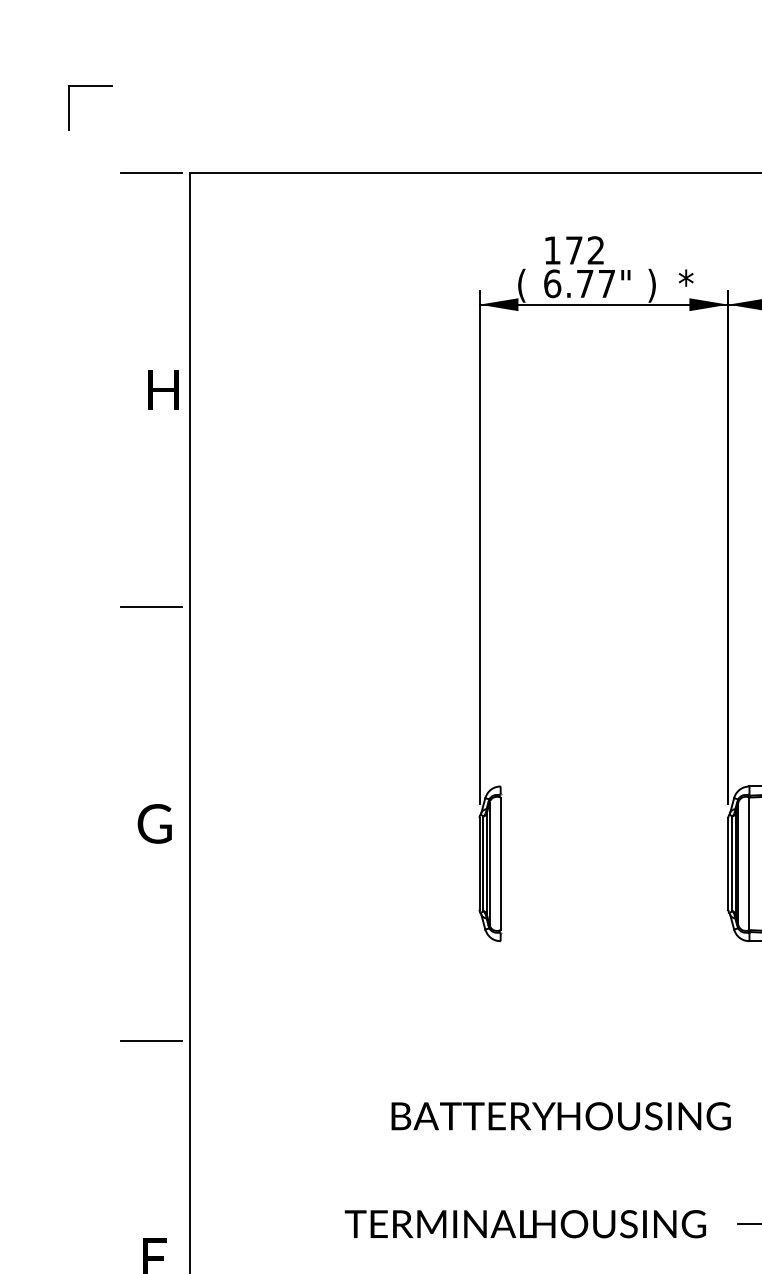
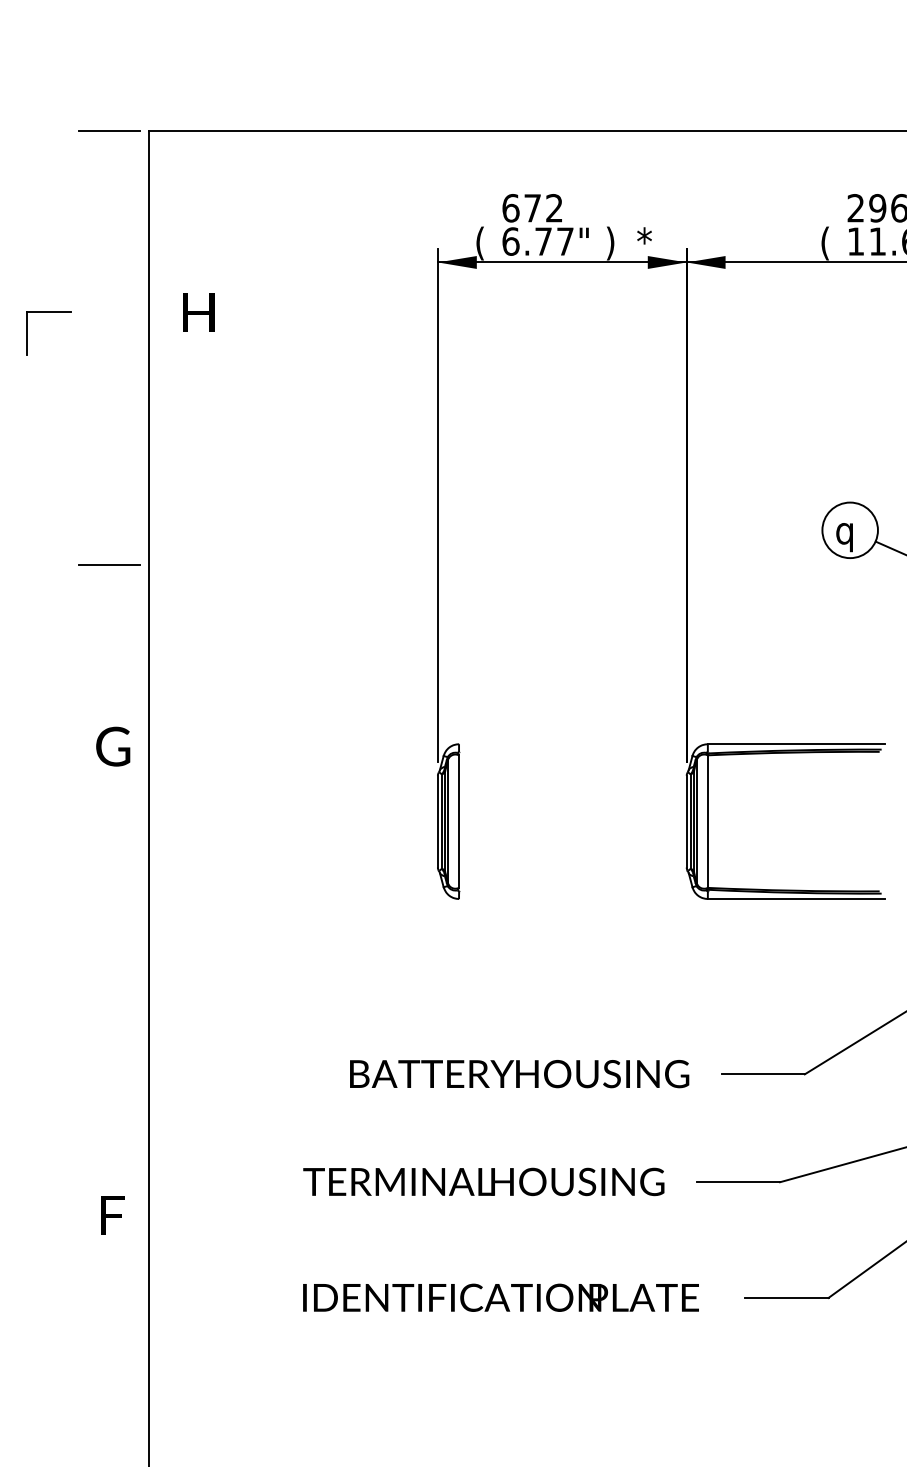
part: (90, 86) -> (48, 312), moved
text: (552, 250) -> (510, 208), 172 -> 672
text: (163, 389) -> (198, 312), moved
text: (155, 823) -> (113, 746), moved
line: (151, 1040) -> (109, 998), removed

